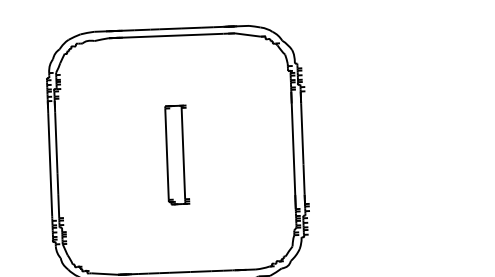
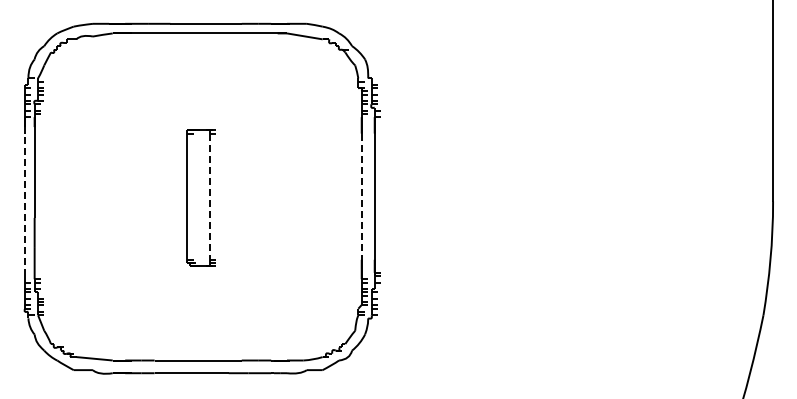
line: (293, 149) -> (361, 197), solid -> dashed
line: (183, 154) -> (209, 197), solid -> dashed
line: (50, 164) -> (25, 204), solid -> dashed

